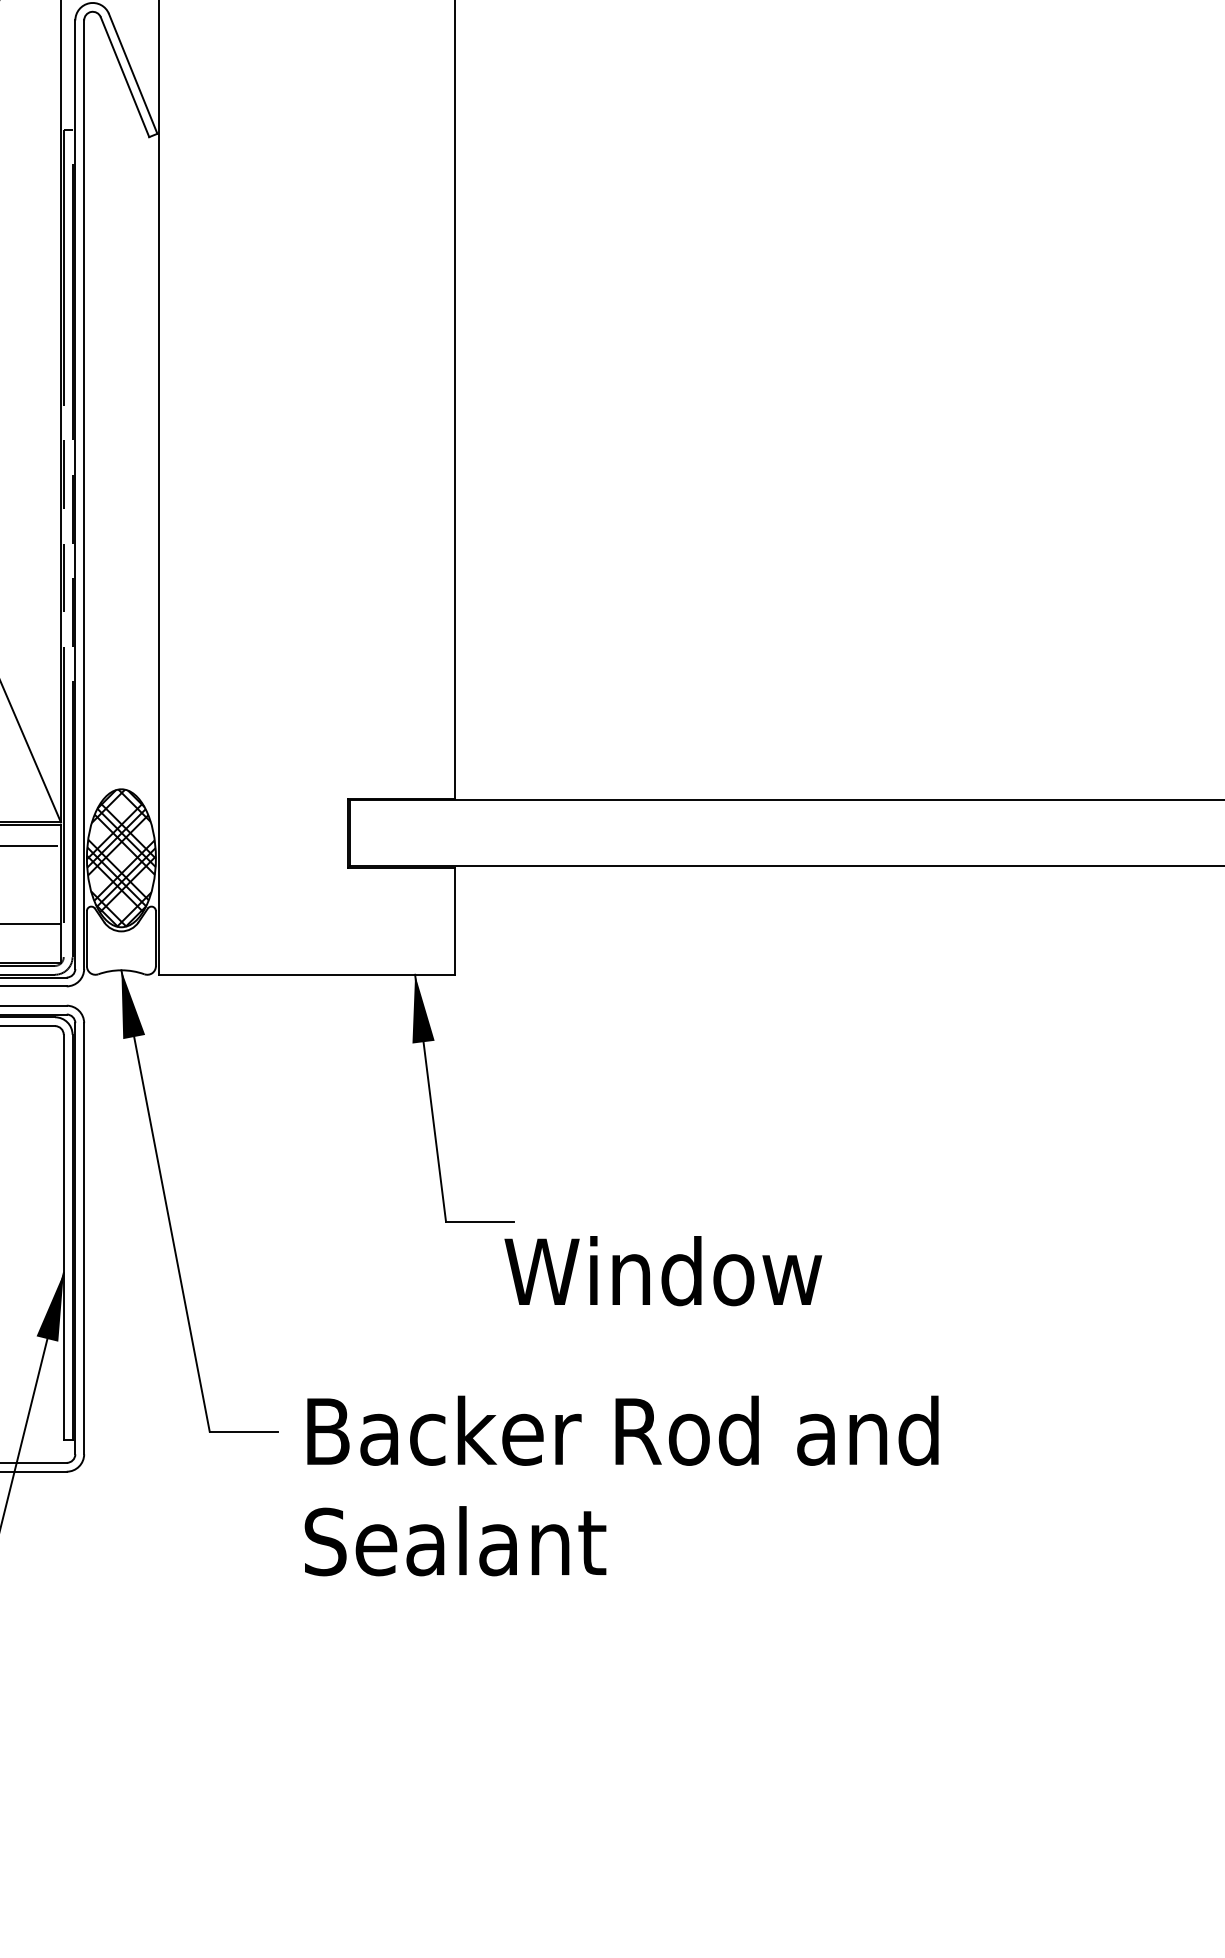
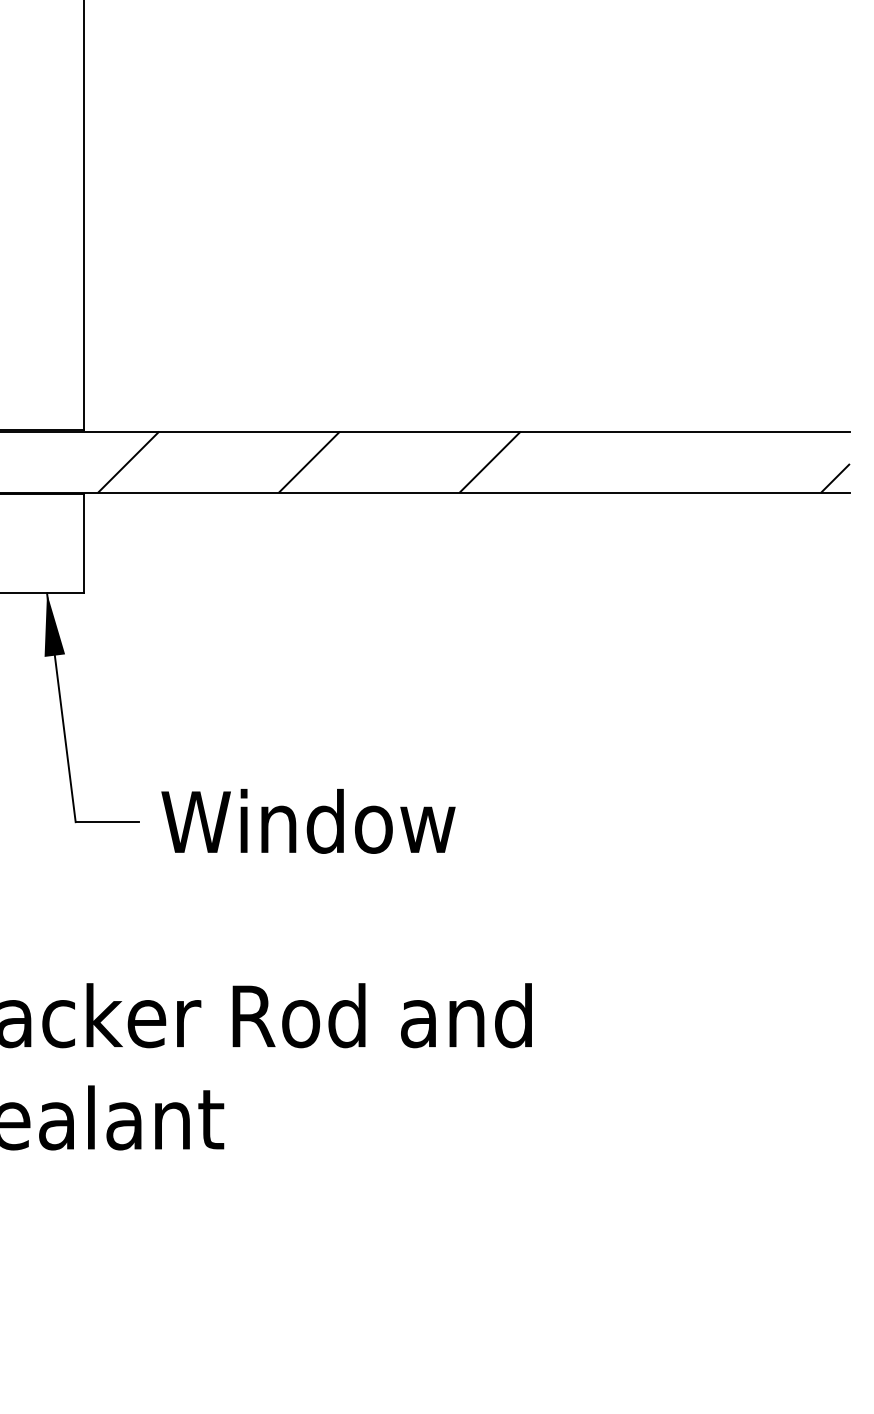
hatch: (698, 833) -> (309, 462), added
text: (663, 1271) -> (308, 821), moved

